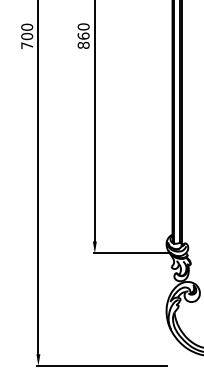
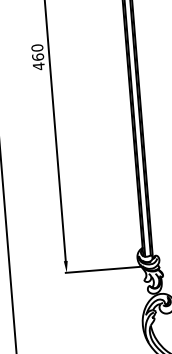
text: (83, 45) -> (38, 66), 860 -> 460

